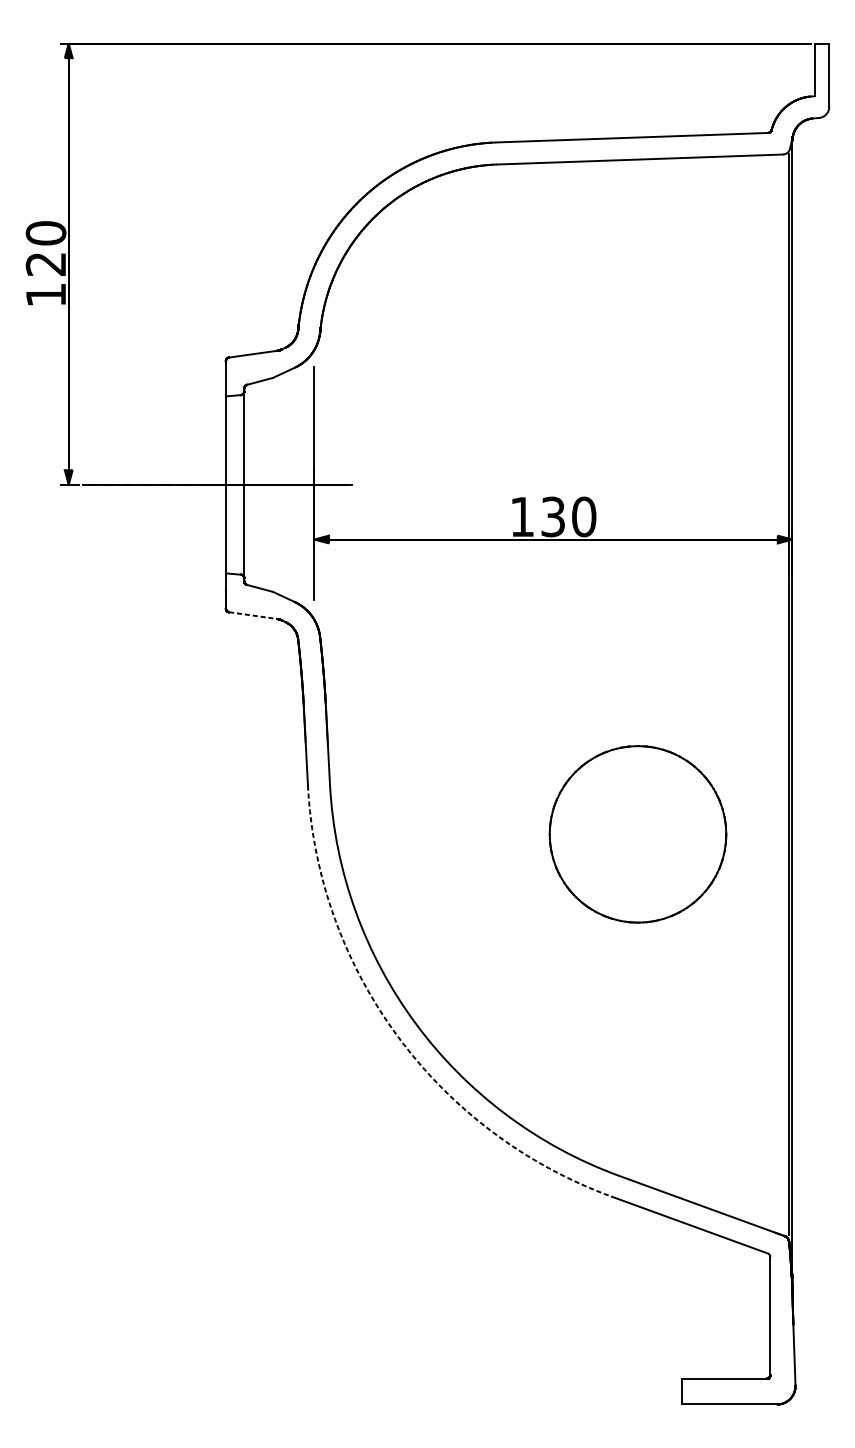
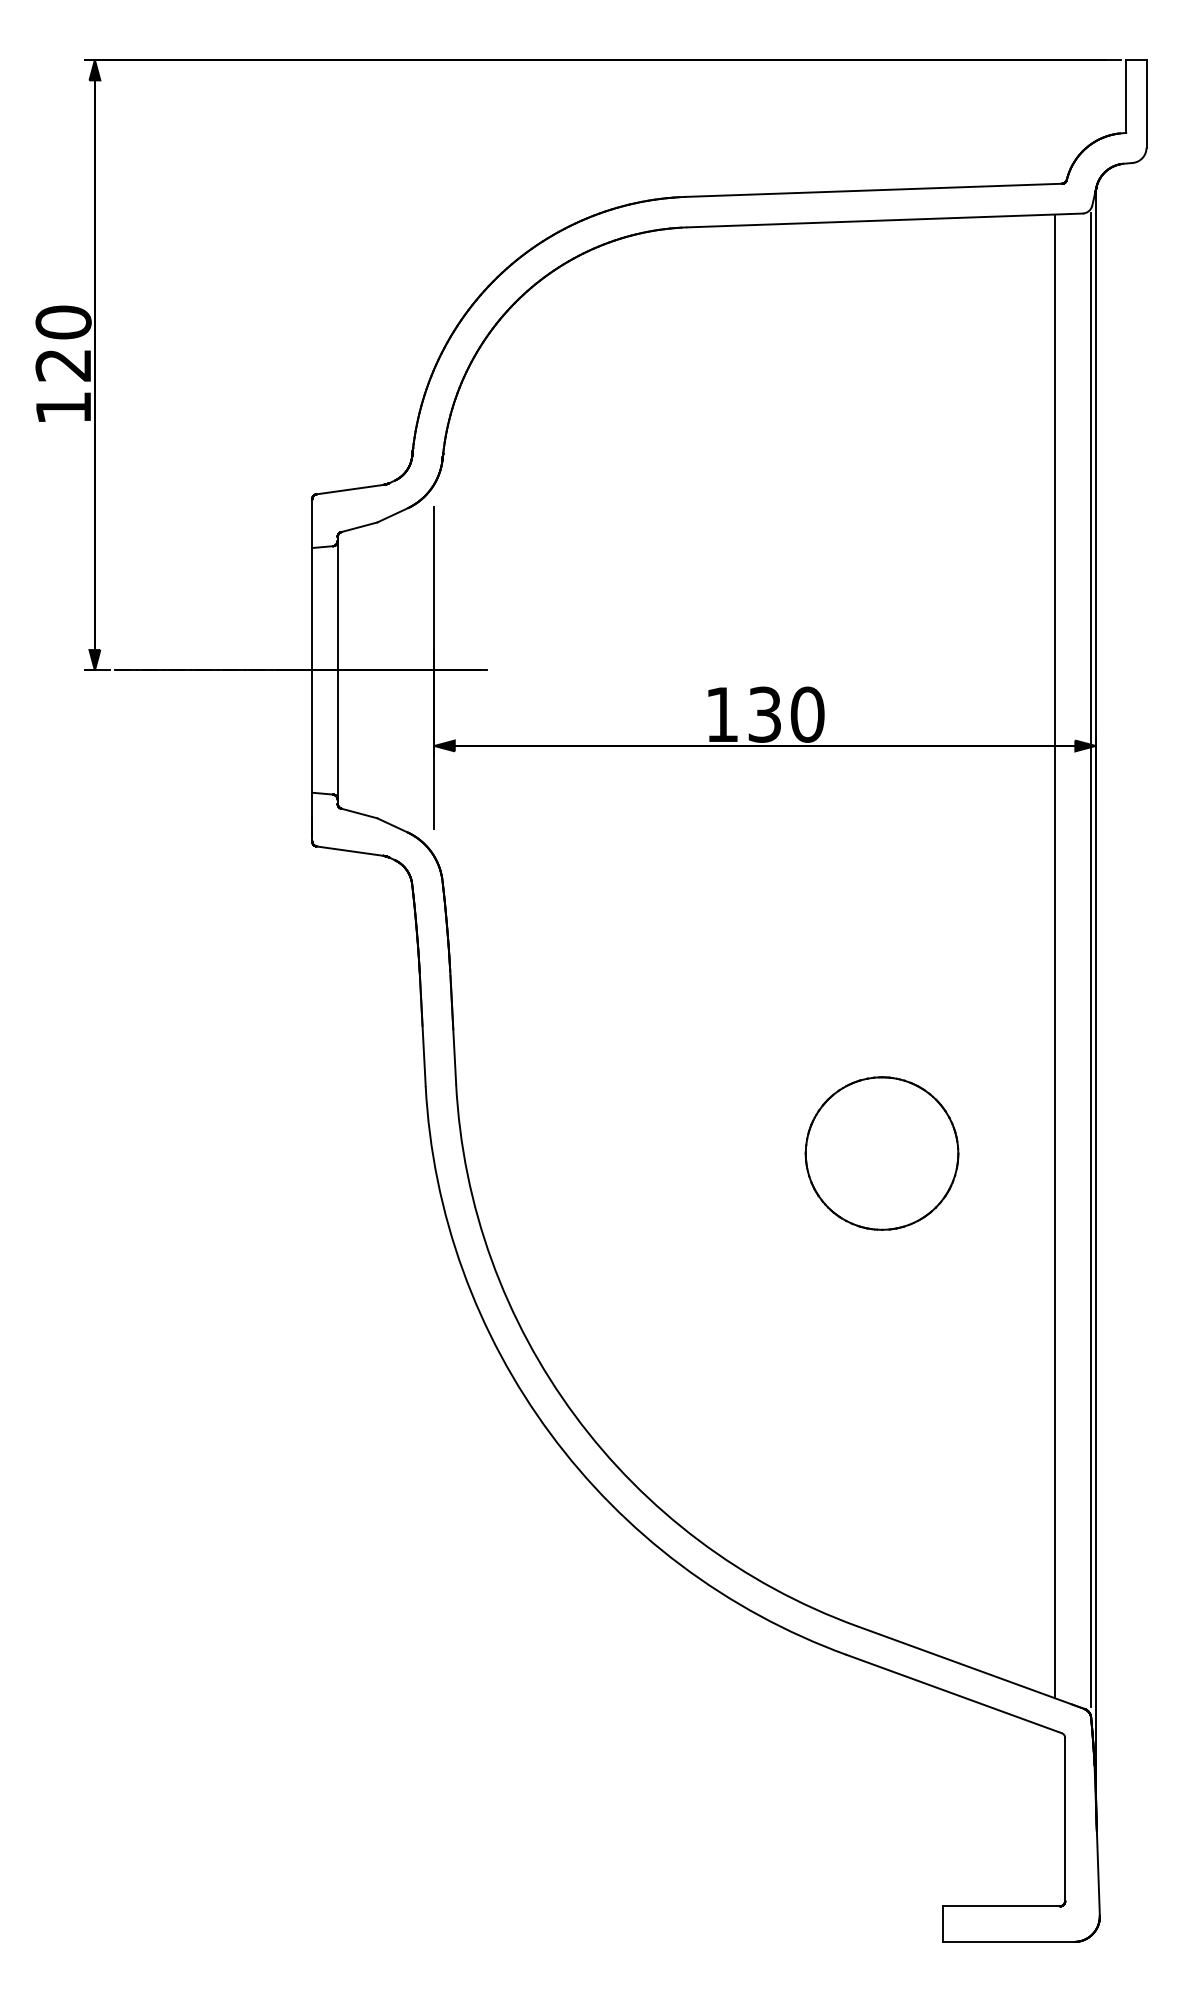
line: (253, 615) -> (350, 851), dashed -> solid
line: (762, 691) -> (1054, 956), added
part: (637, 834) -> (881, 1153), size x0.62
arc: (398, 1036) -> (550, 1433), dashed -> solid

